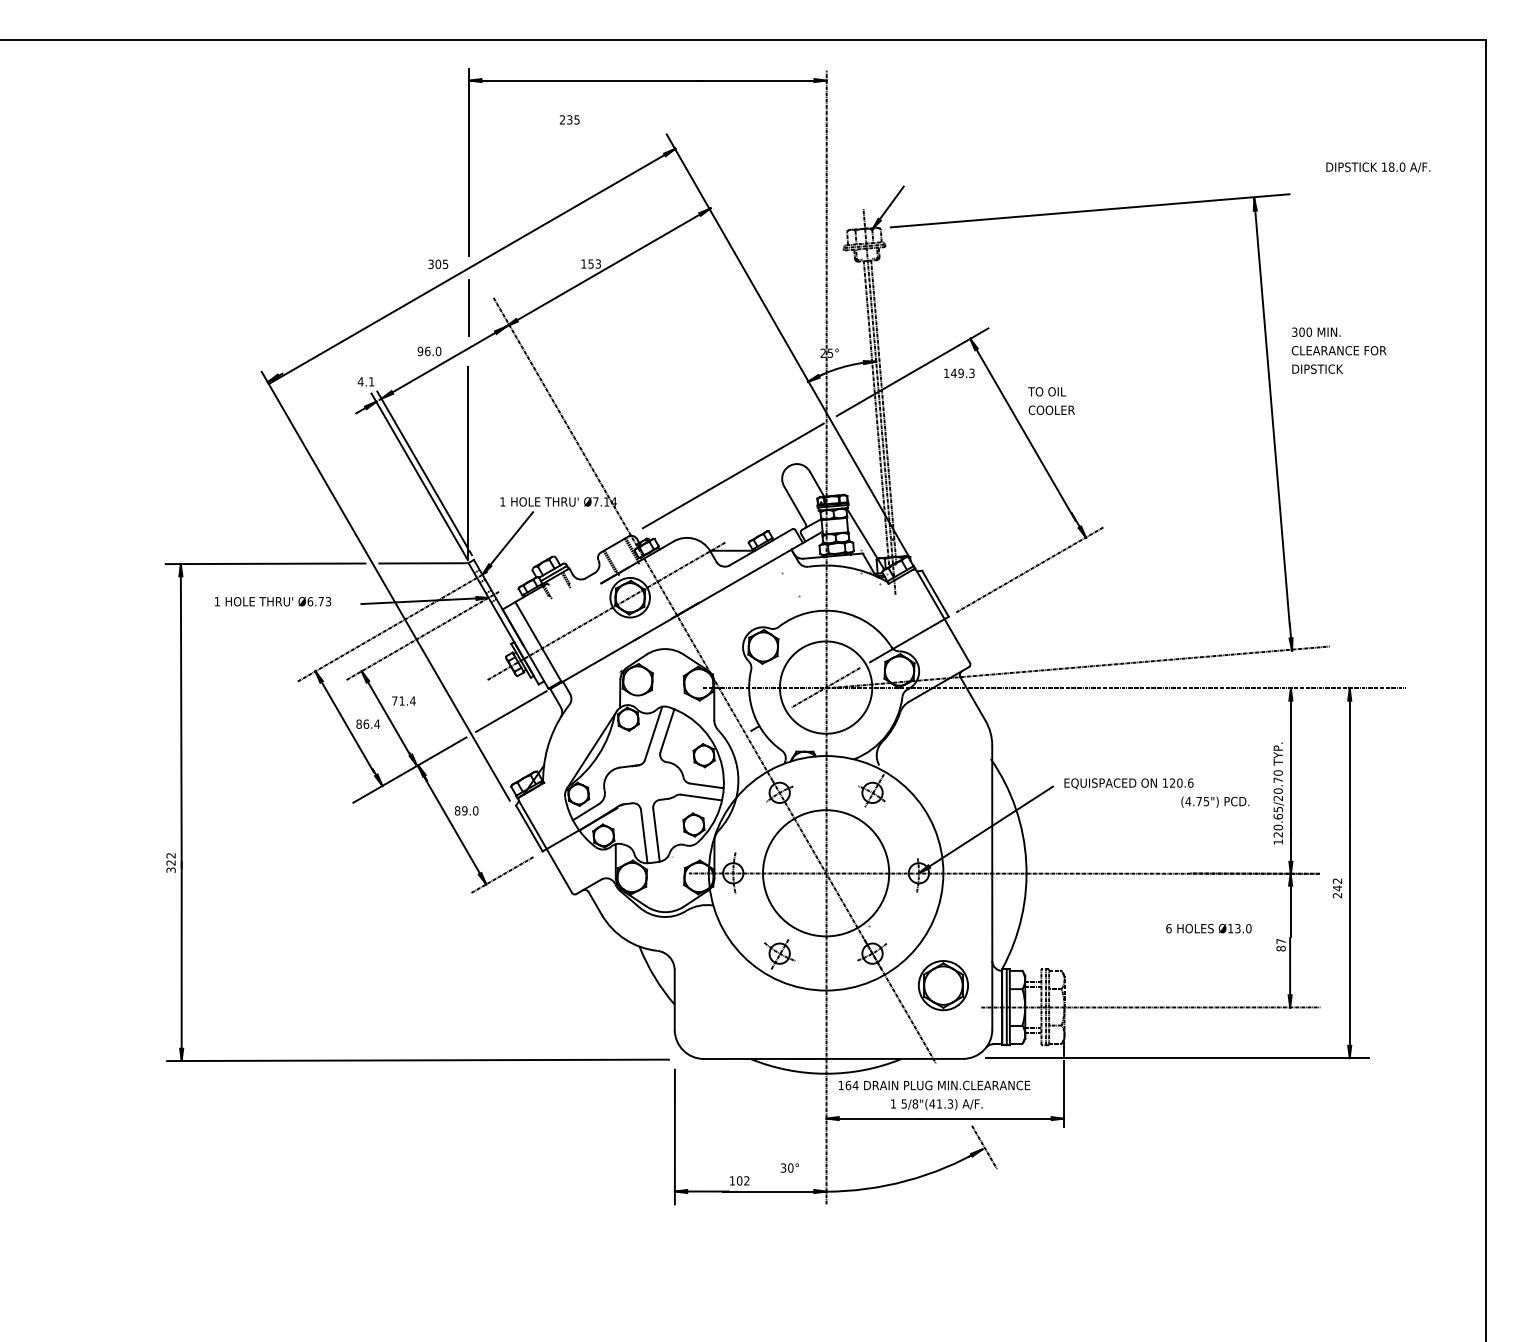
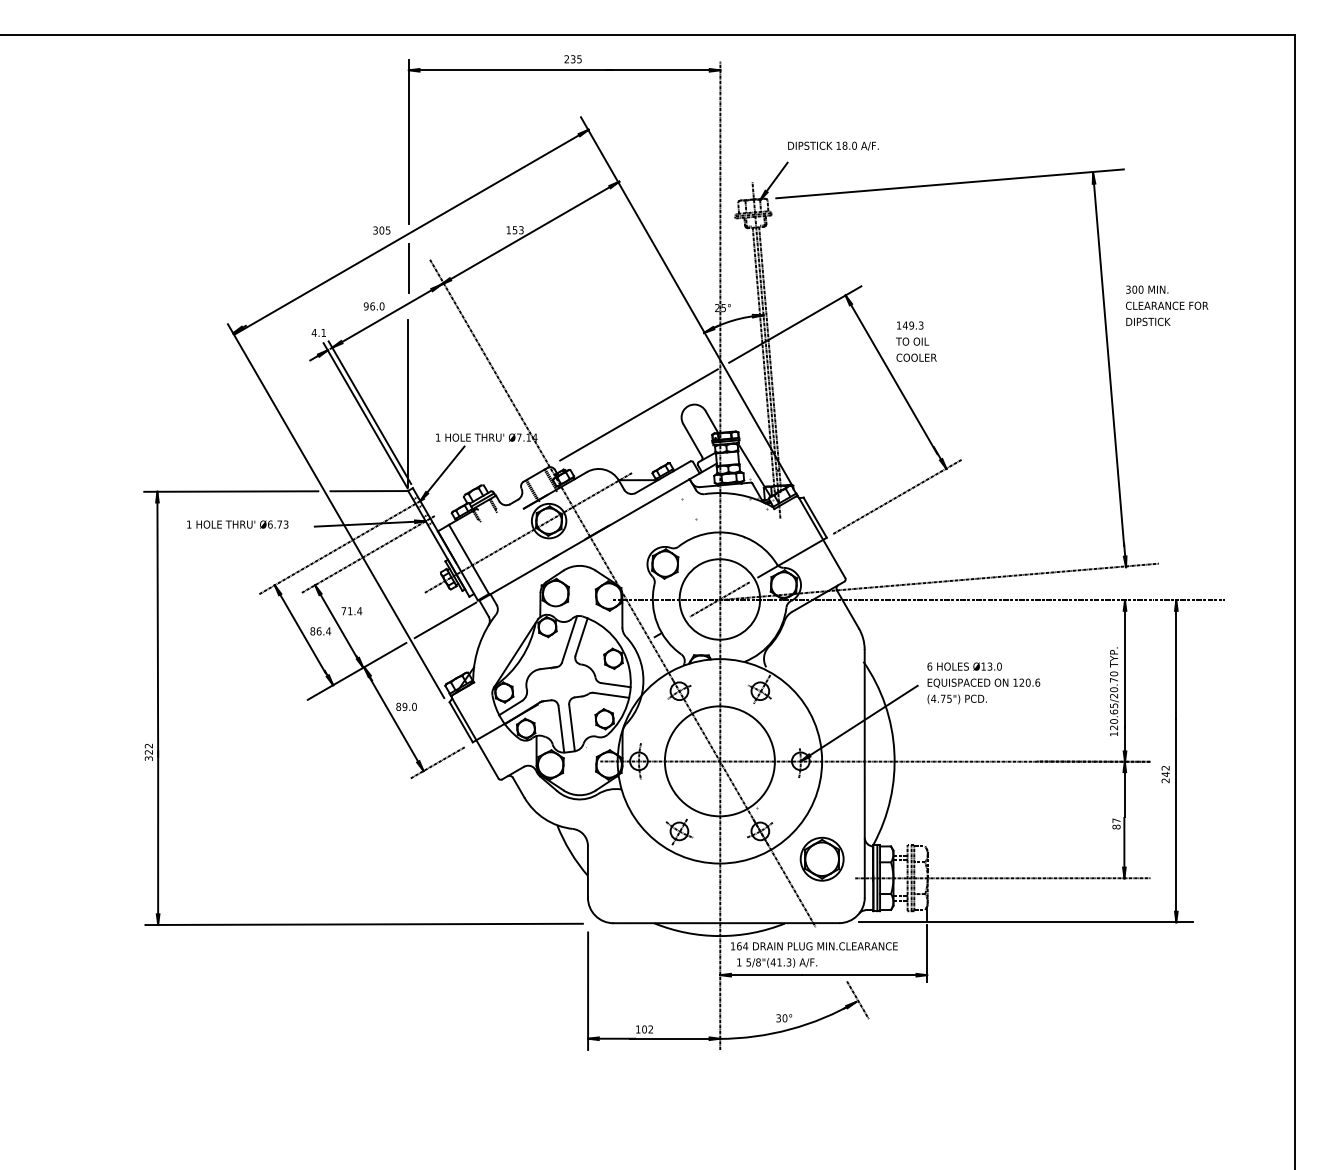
text: (569, 119) -> (572, 58), moved
text: (1378, 167) -> (833, 146), moved
text: (959, 373) -> (910, 325), moved
text: (1215, 801) -> (957, 698), moved
text: (1208, 928) -> (964, 666), moved
text: (936, 1104) -> (776, 962), moved
text: (789, 1167) -> (783, 1017), moved

